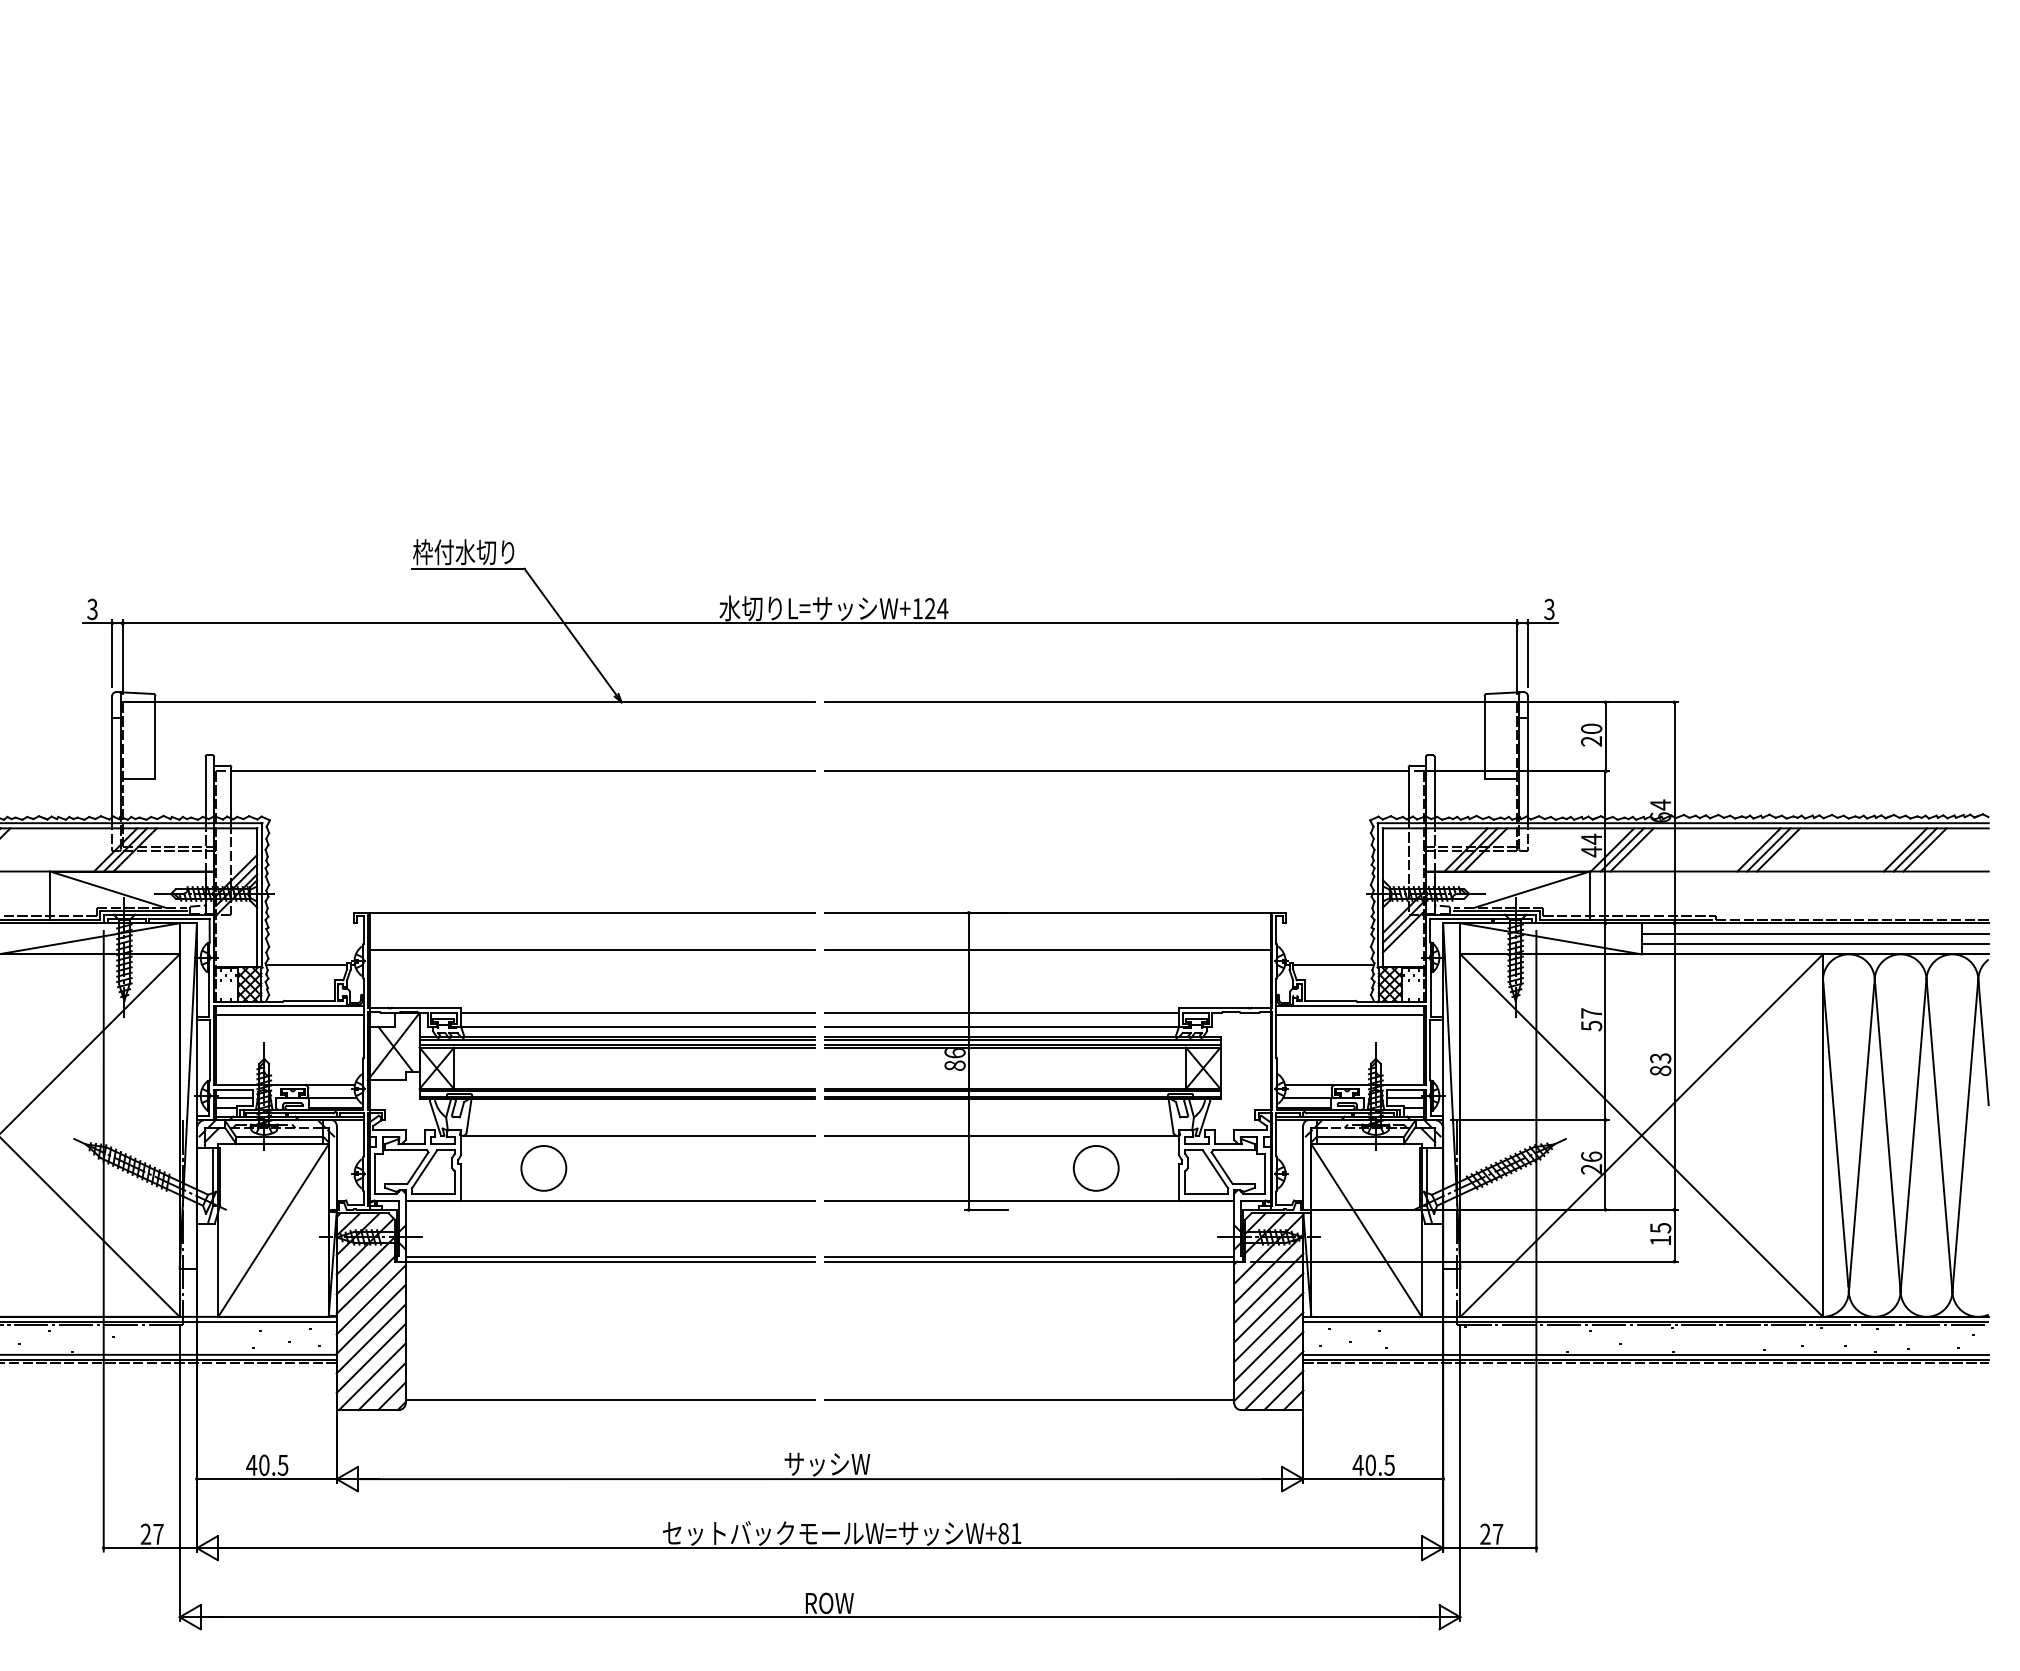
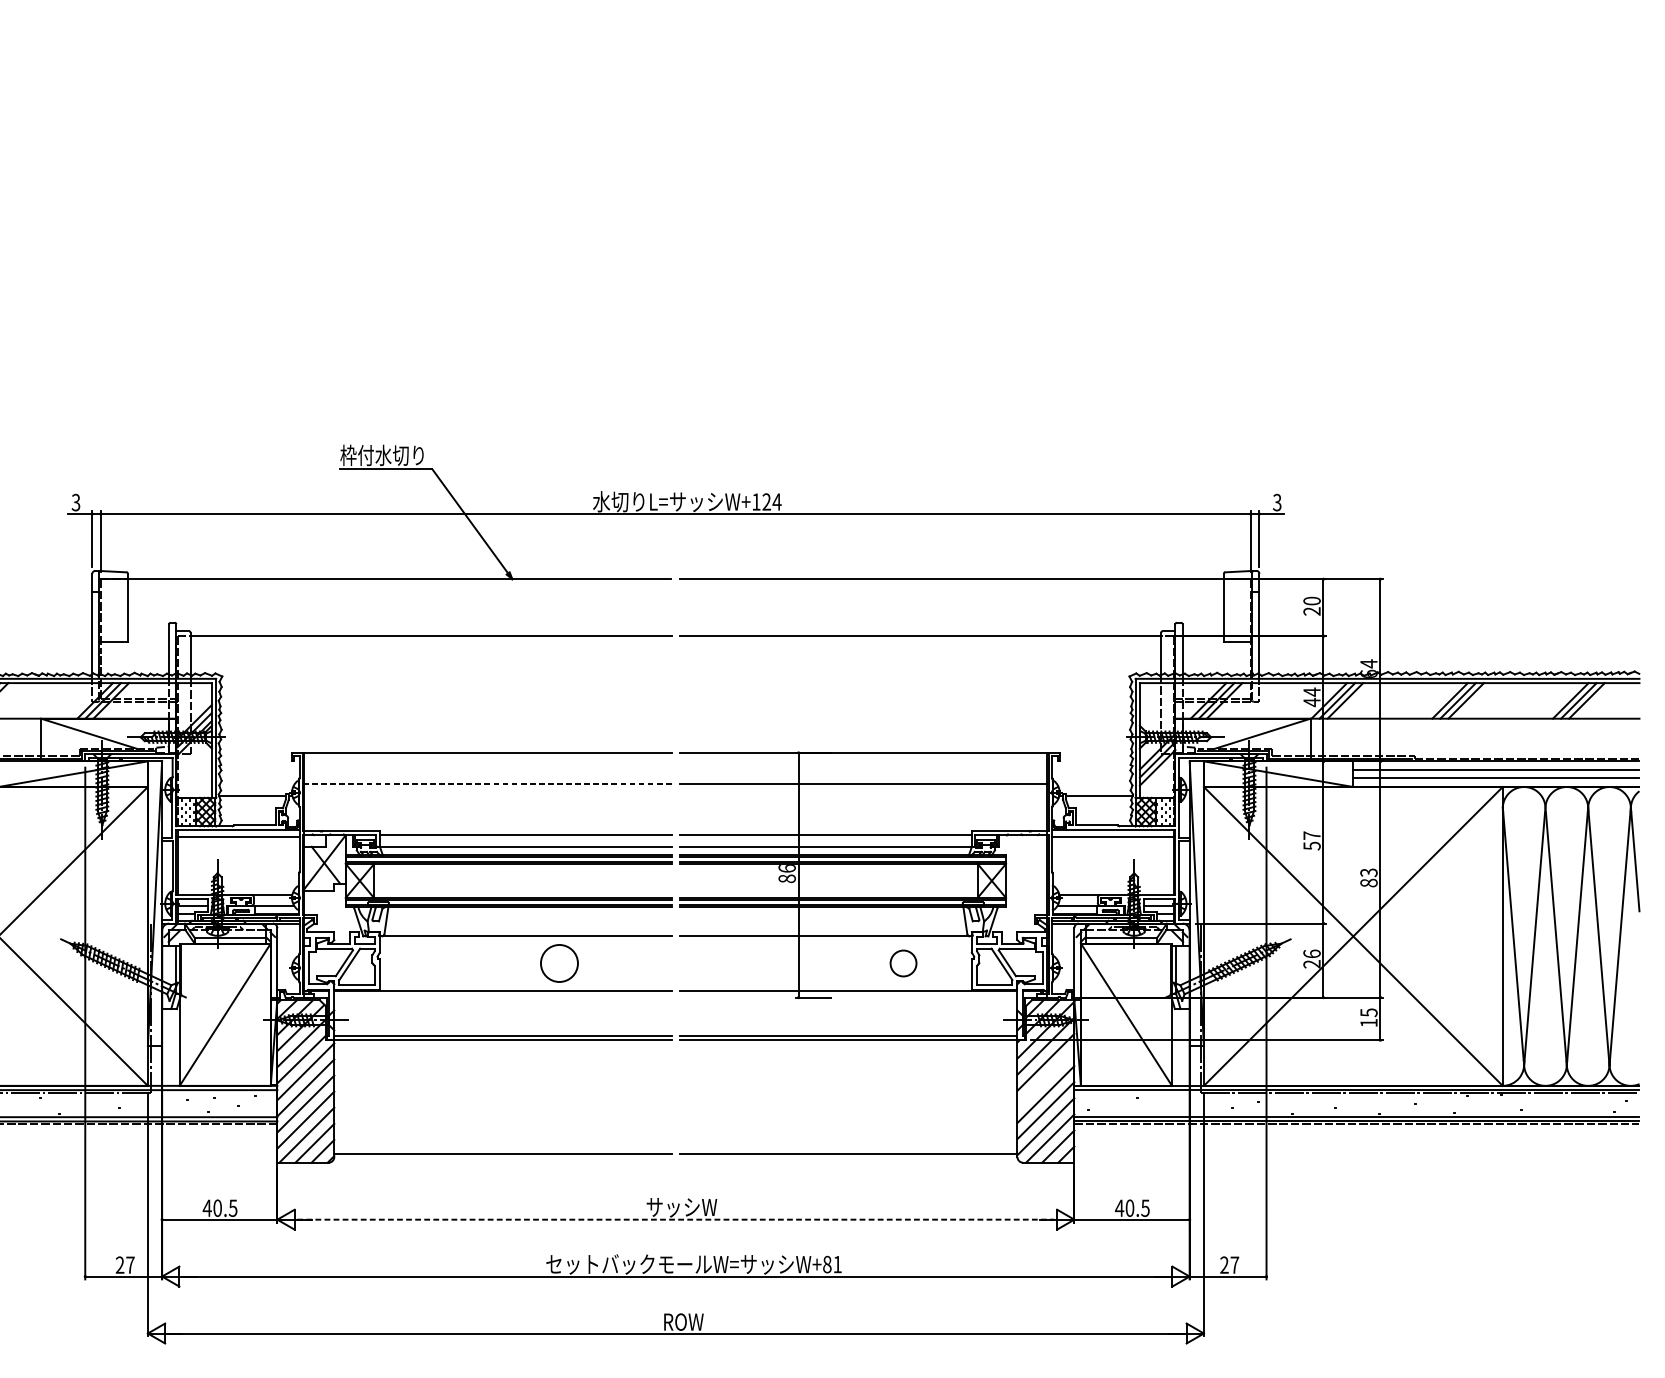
line: (592, 950) -> (488, 783), solid -> dashed
circle: (543, 1168) -> (559, 963), moved
circle: (1095, 1168) -> (902, 963), size x0.7
line: (1268, 1307) -> (1045, 1078), removed
line: (820, 1479) -> (676, 1219), solid -> dashed

